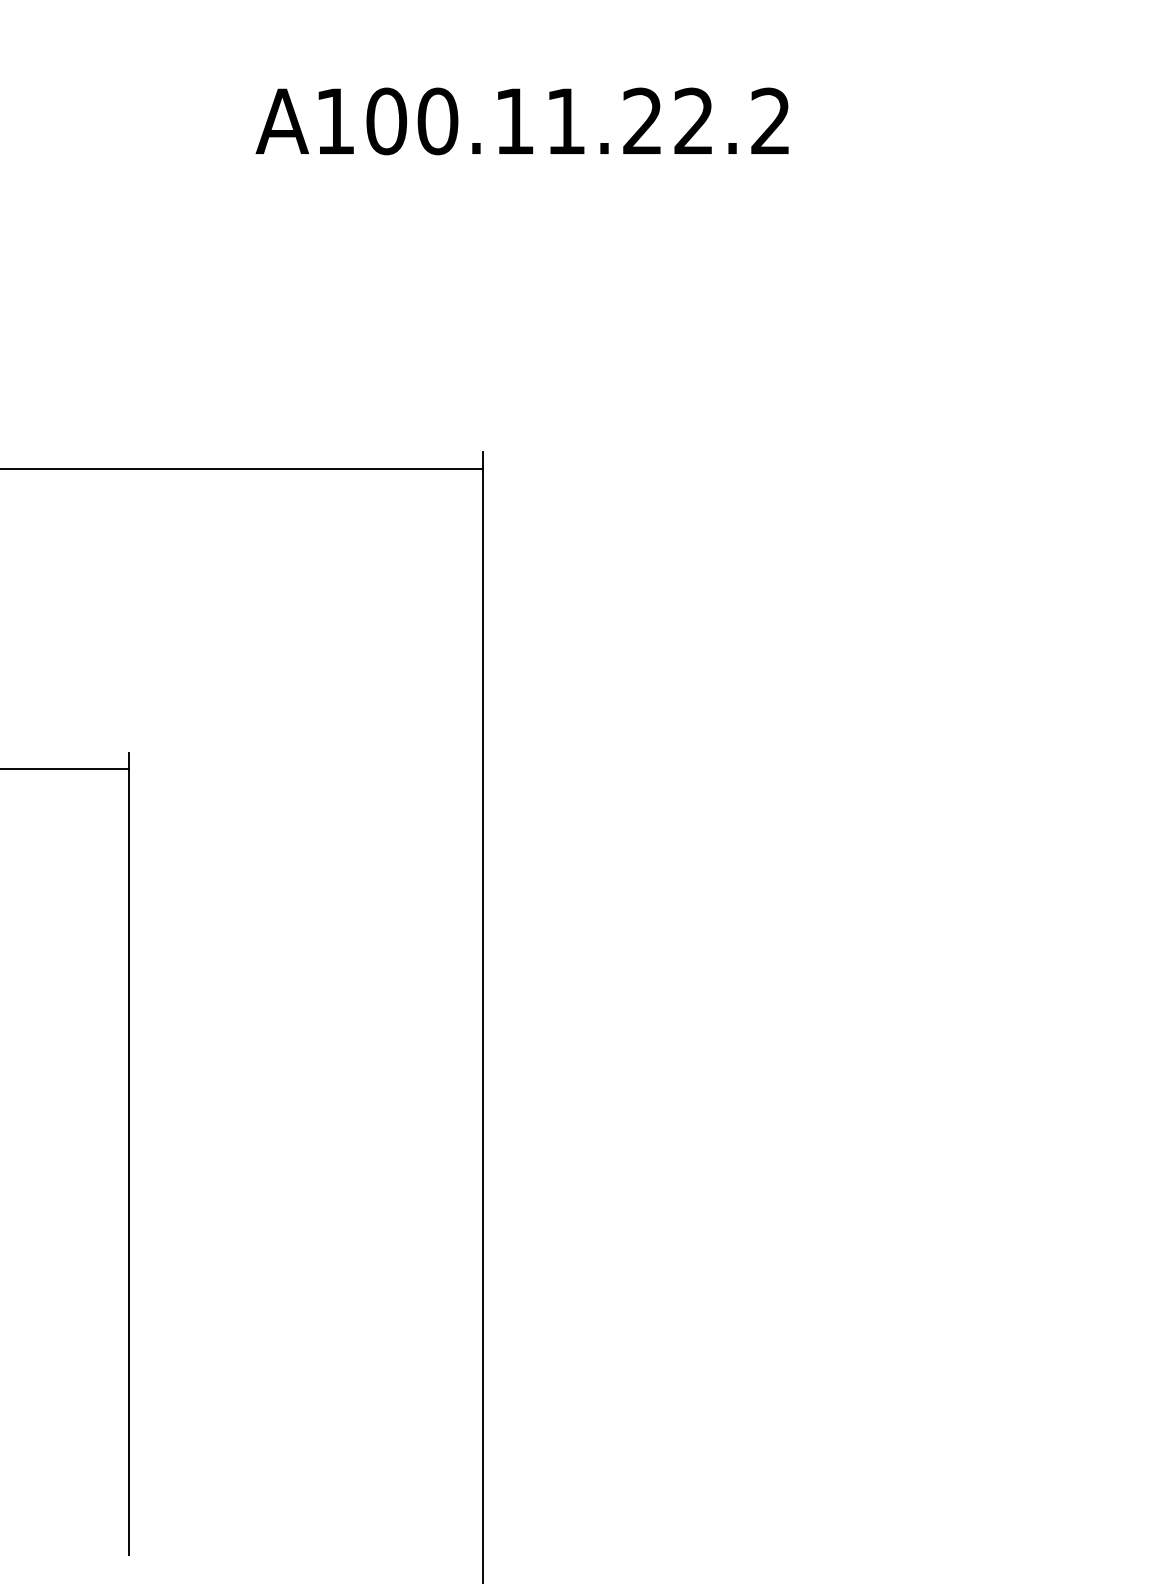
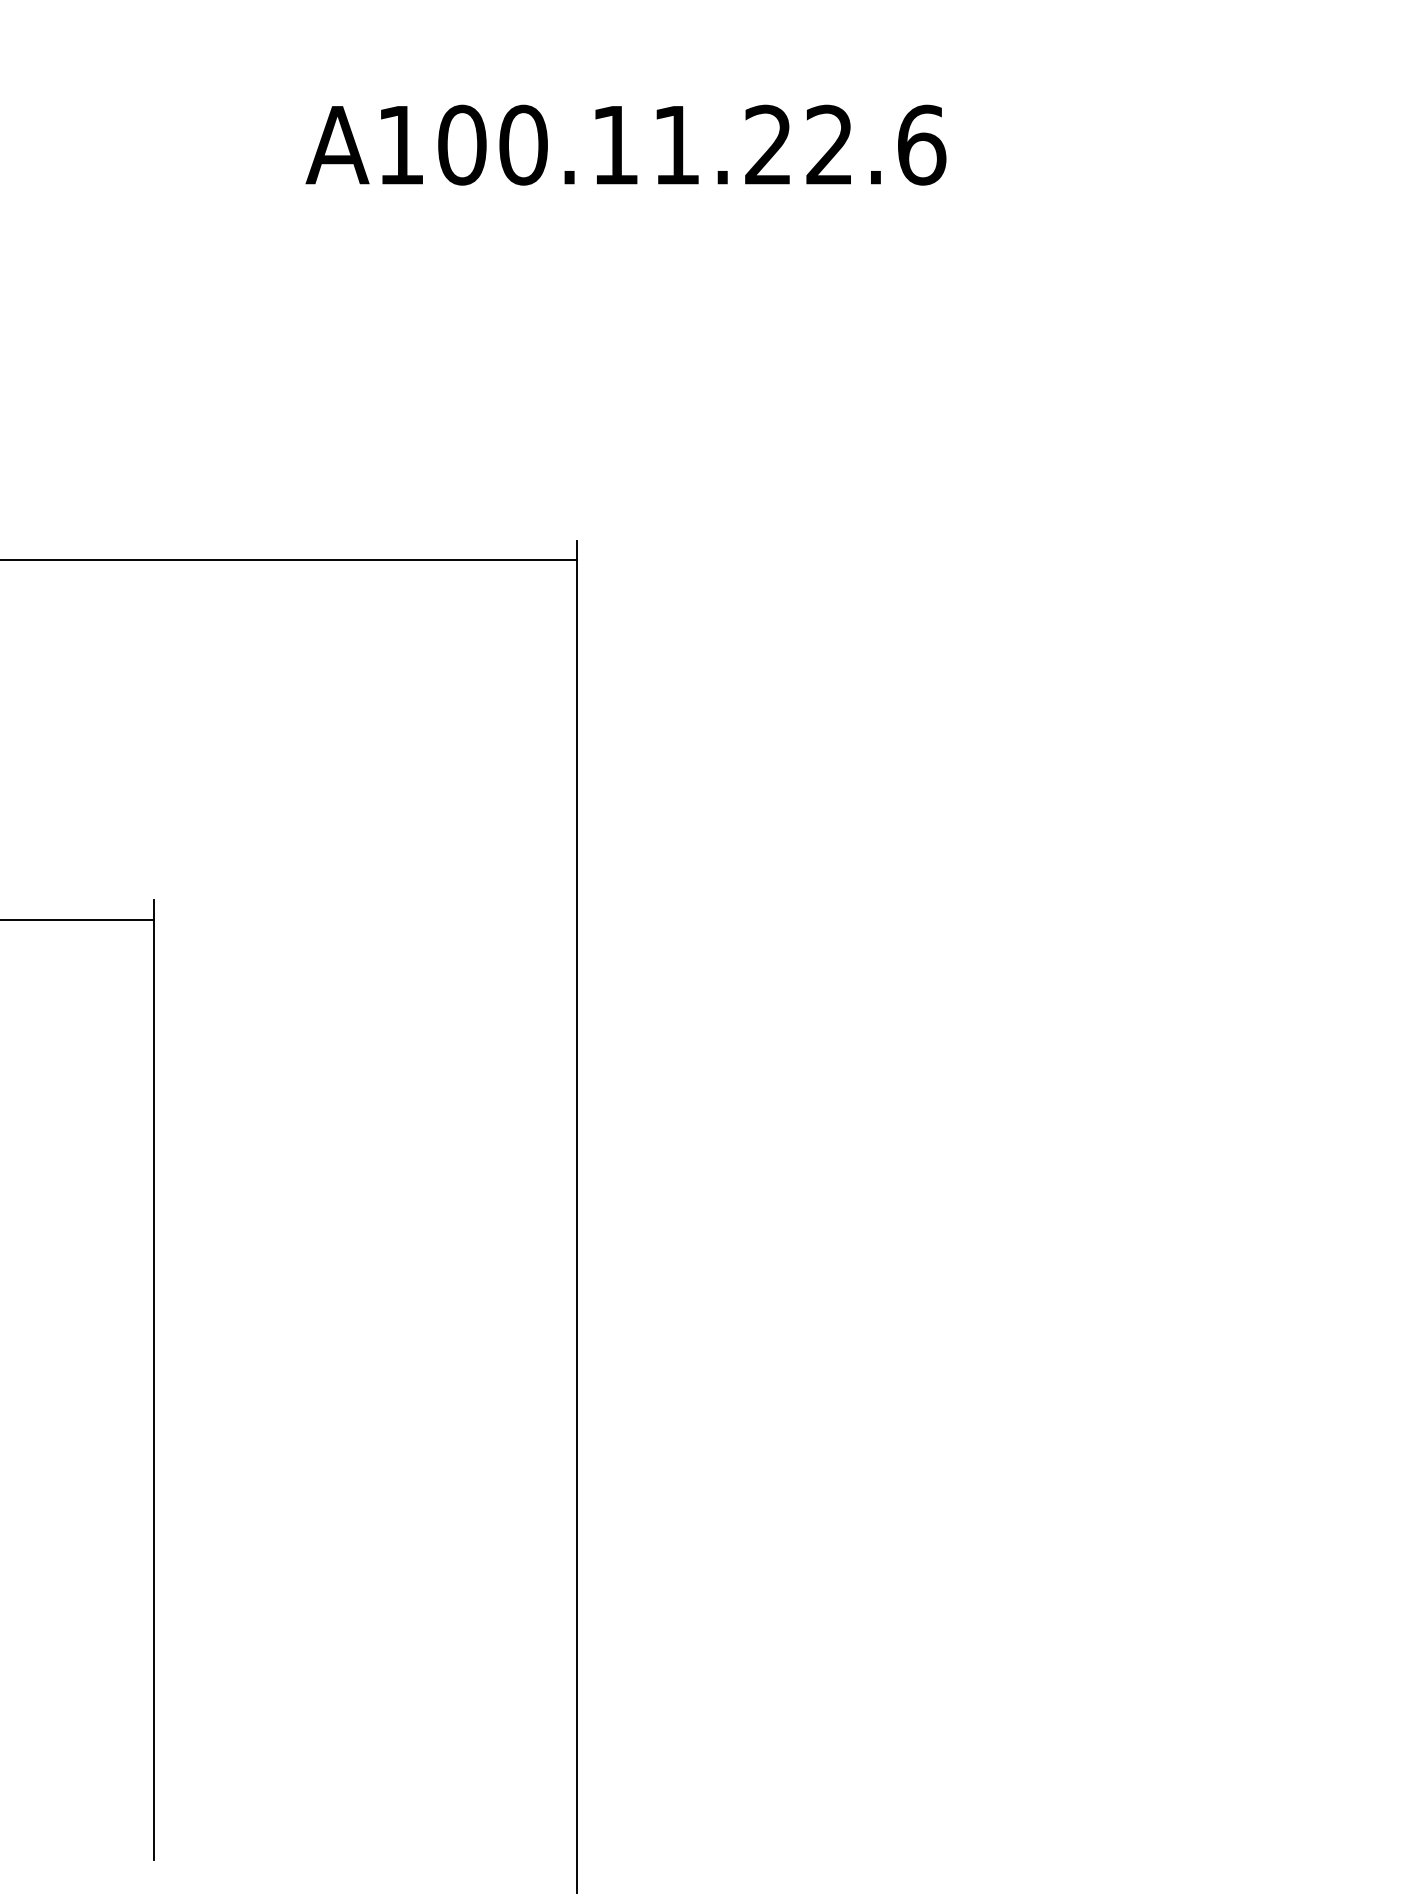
text: (771, 120) -> (922, 144), A100.11.22.2 -> A100.11.22.6

